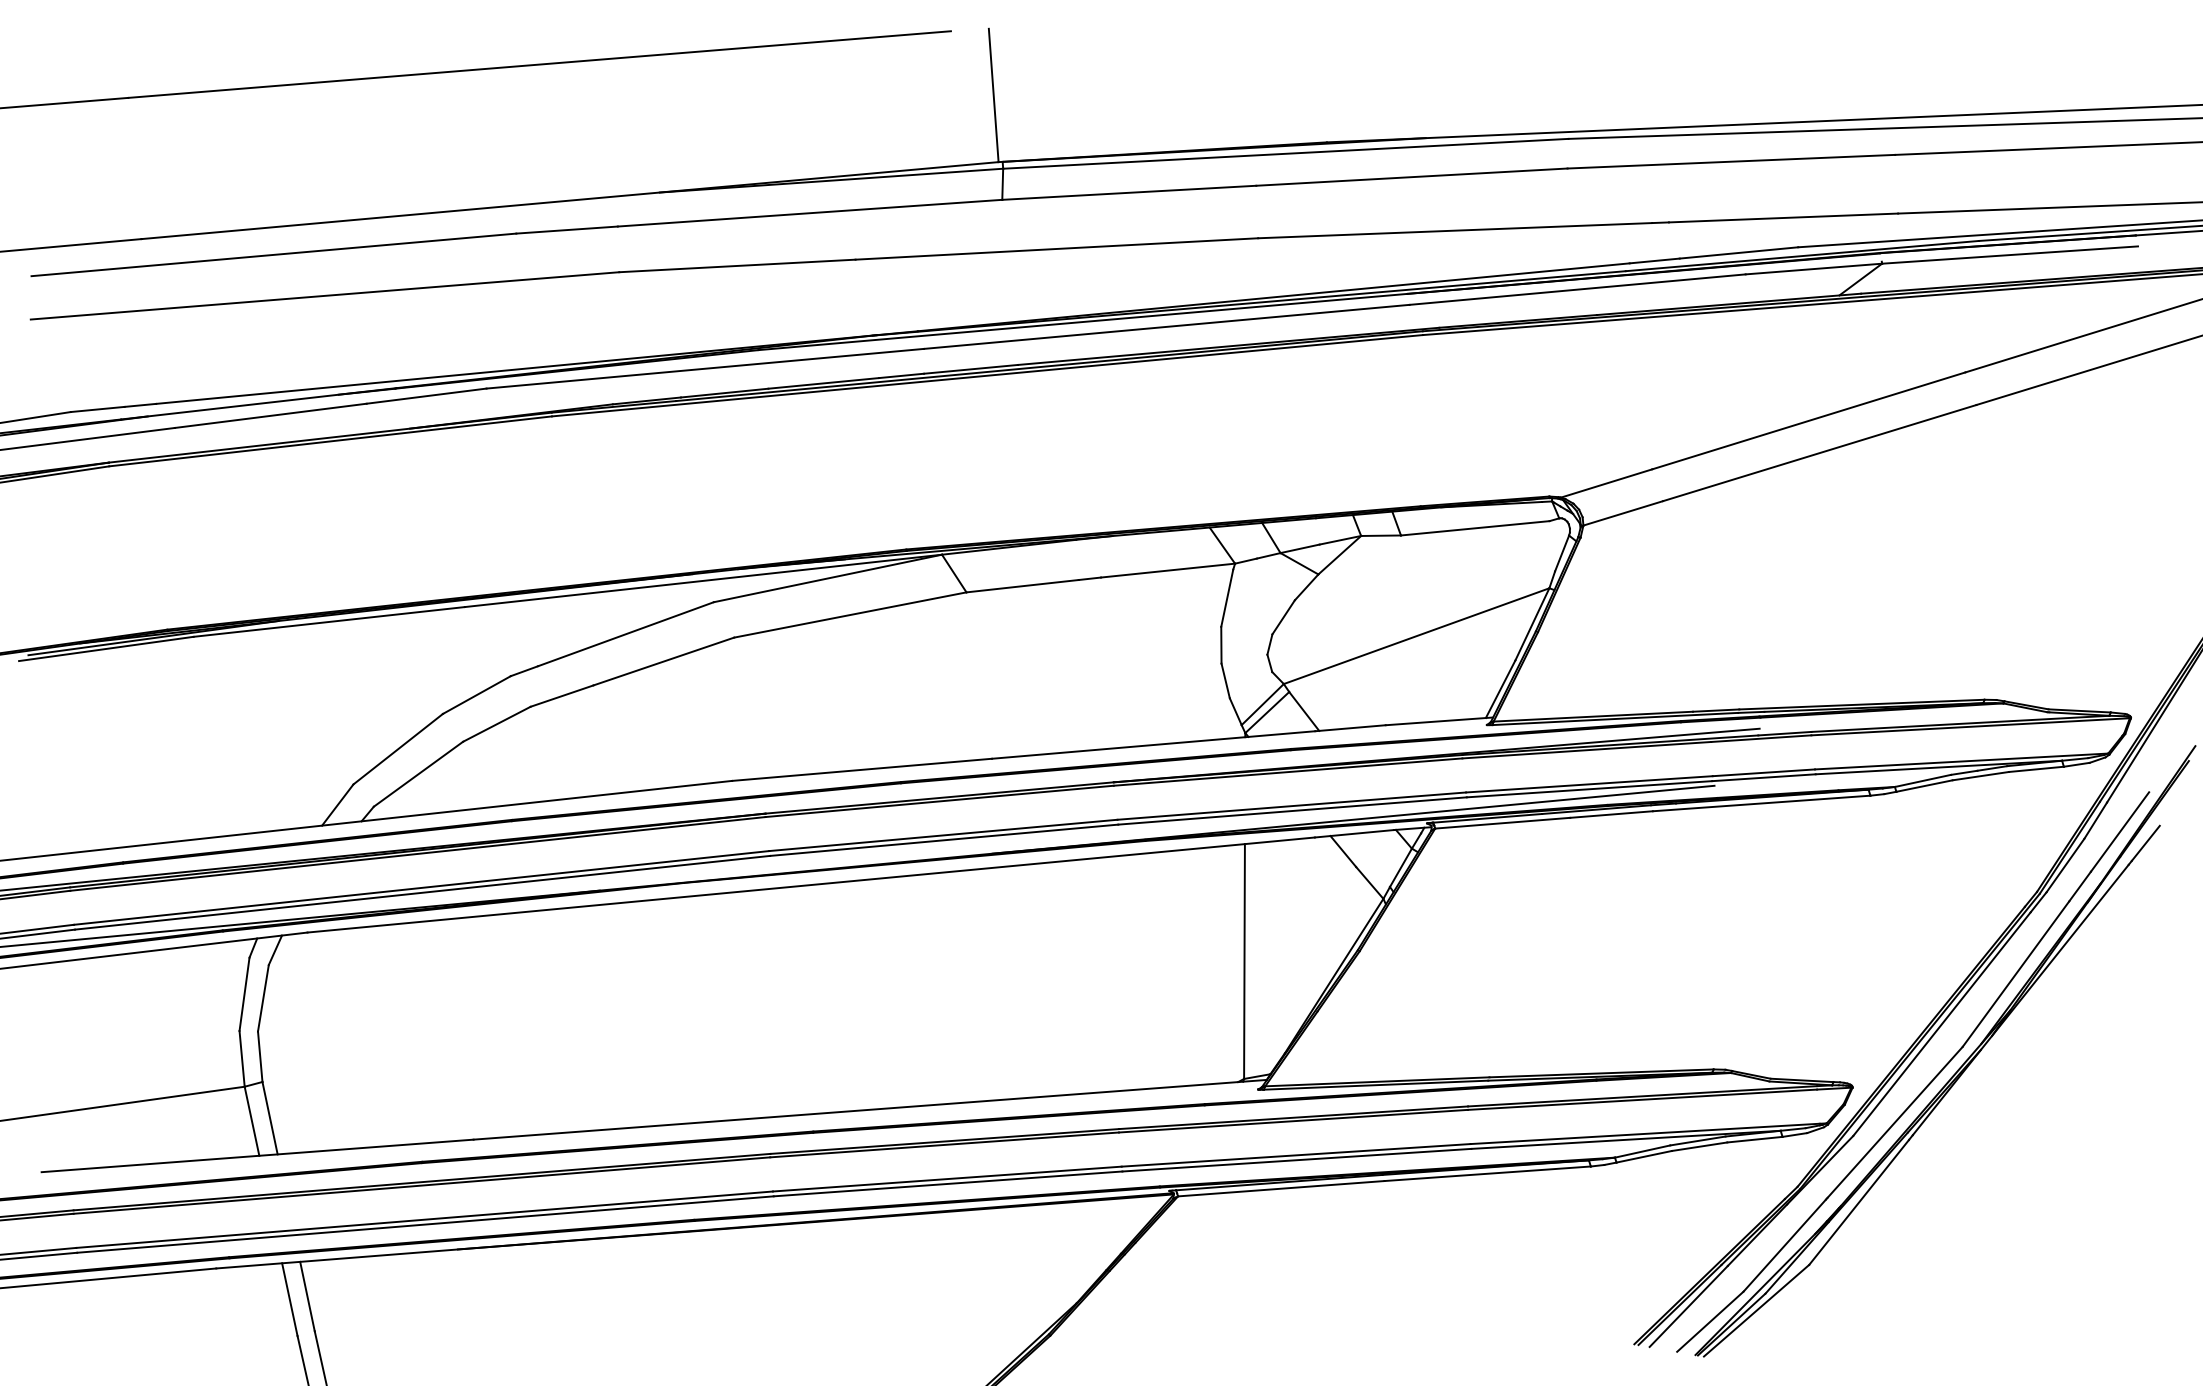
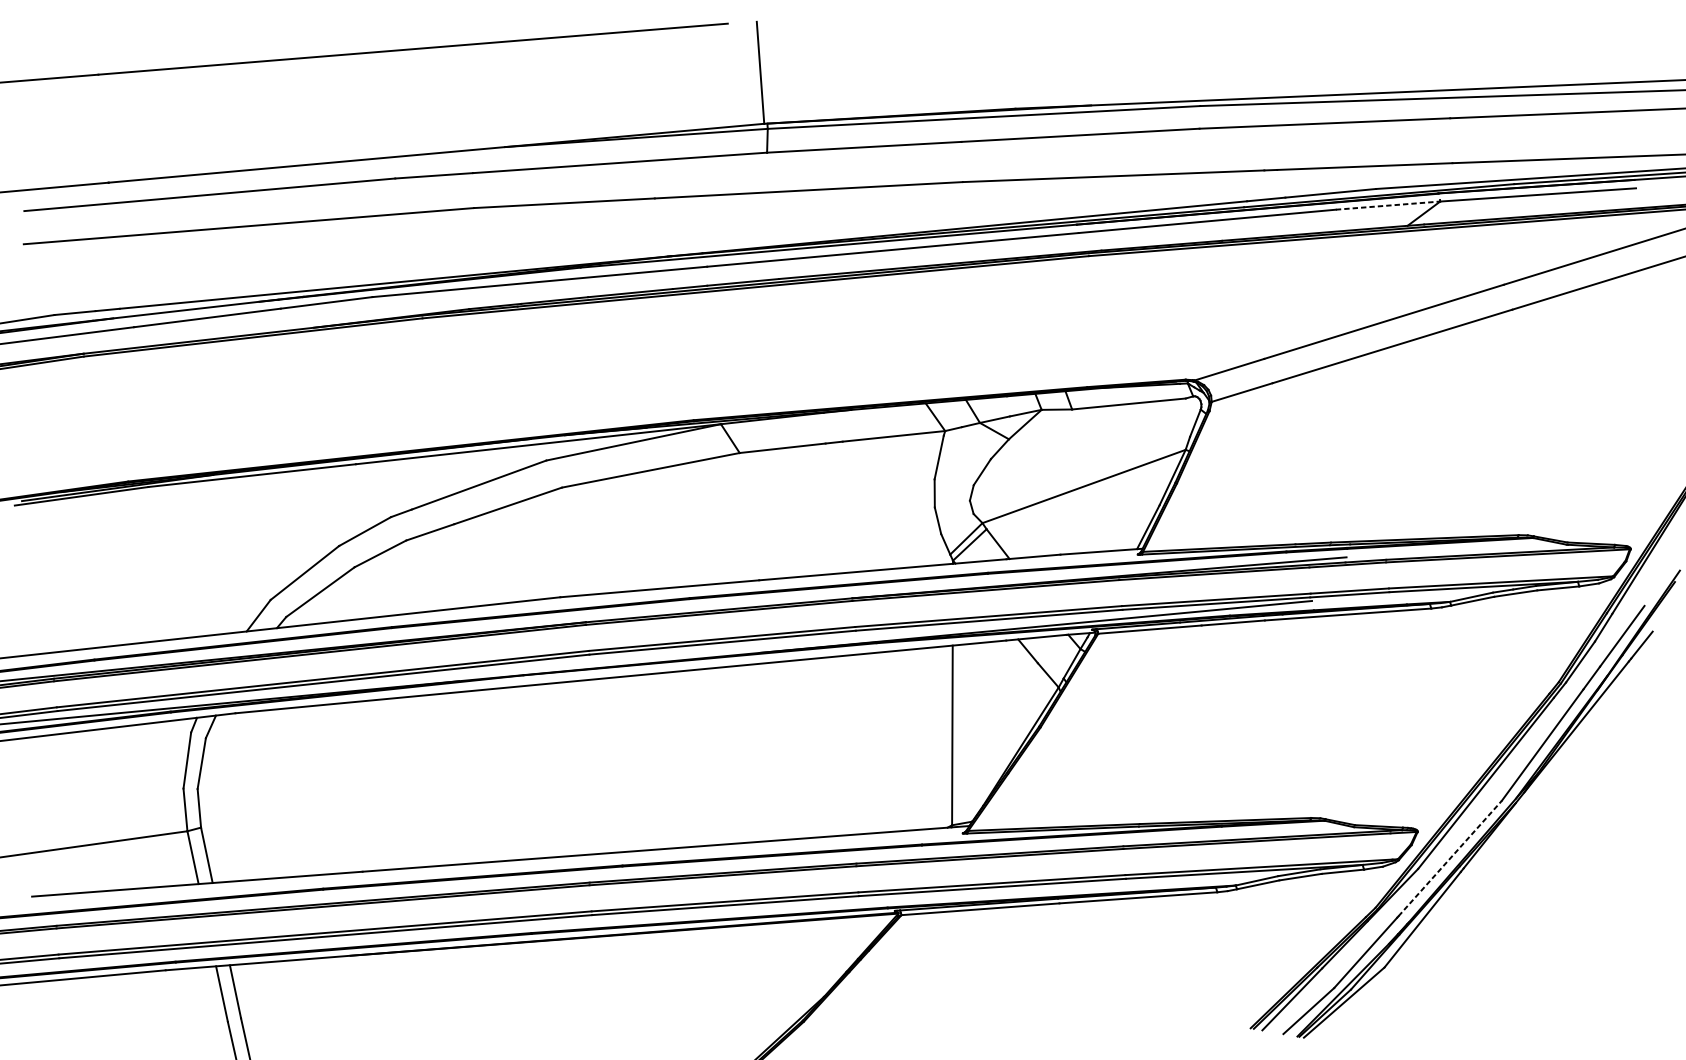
line: (1814, 269) -> (1388, 205), solid -> dashed
line: (1895, 1122) -> (1450, 858), solid -> dashed

